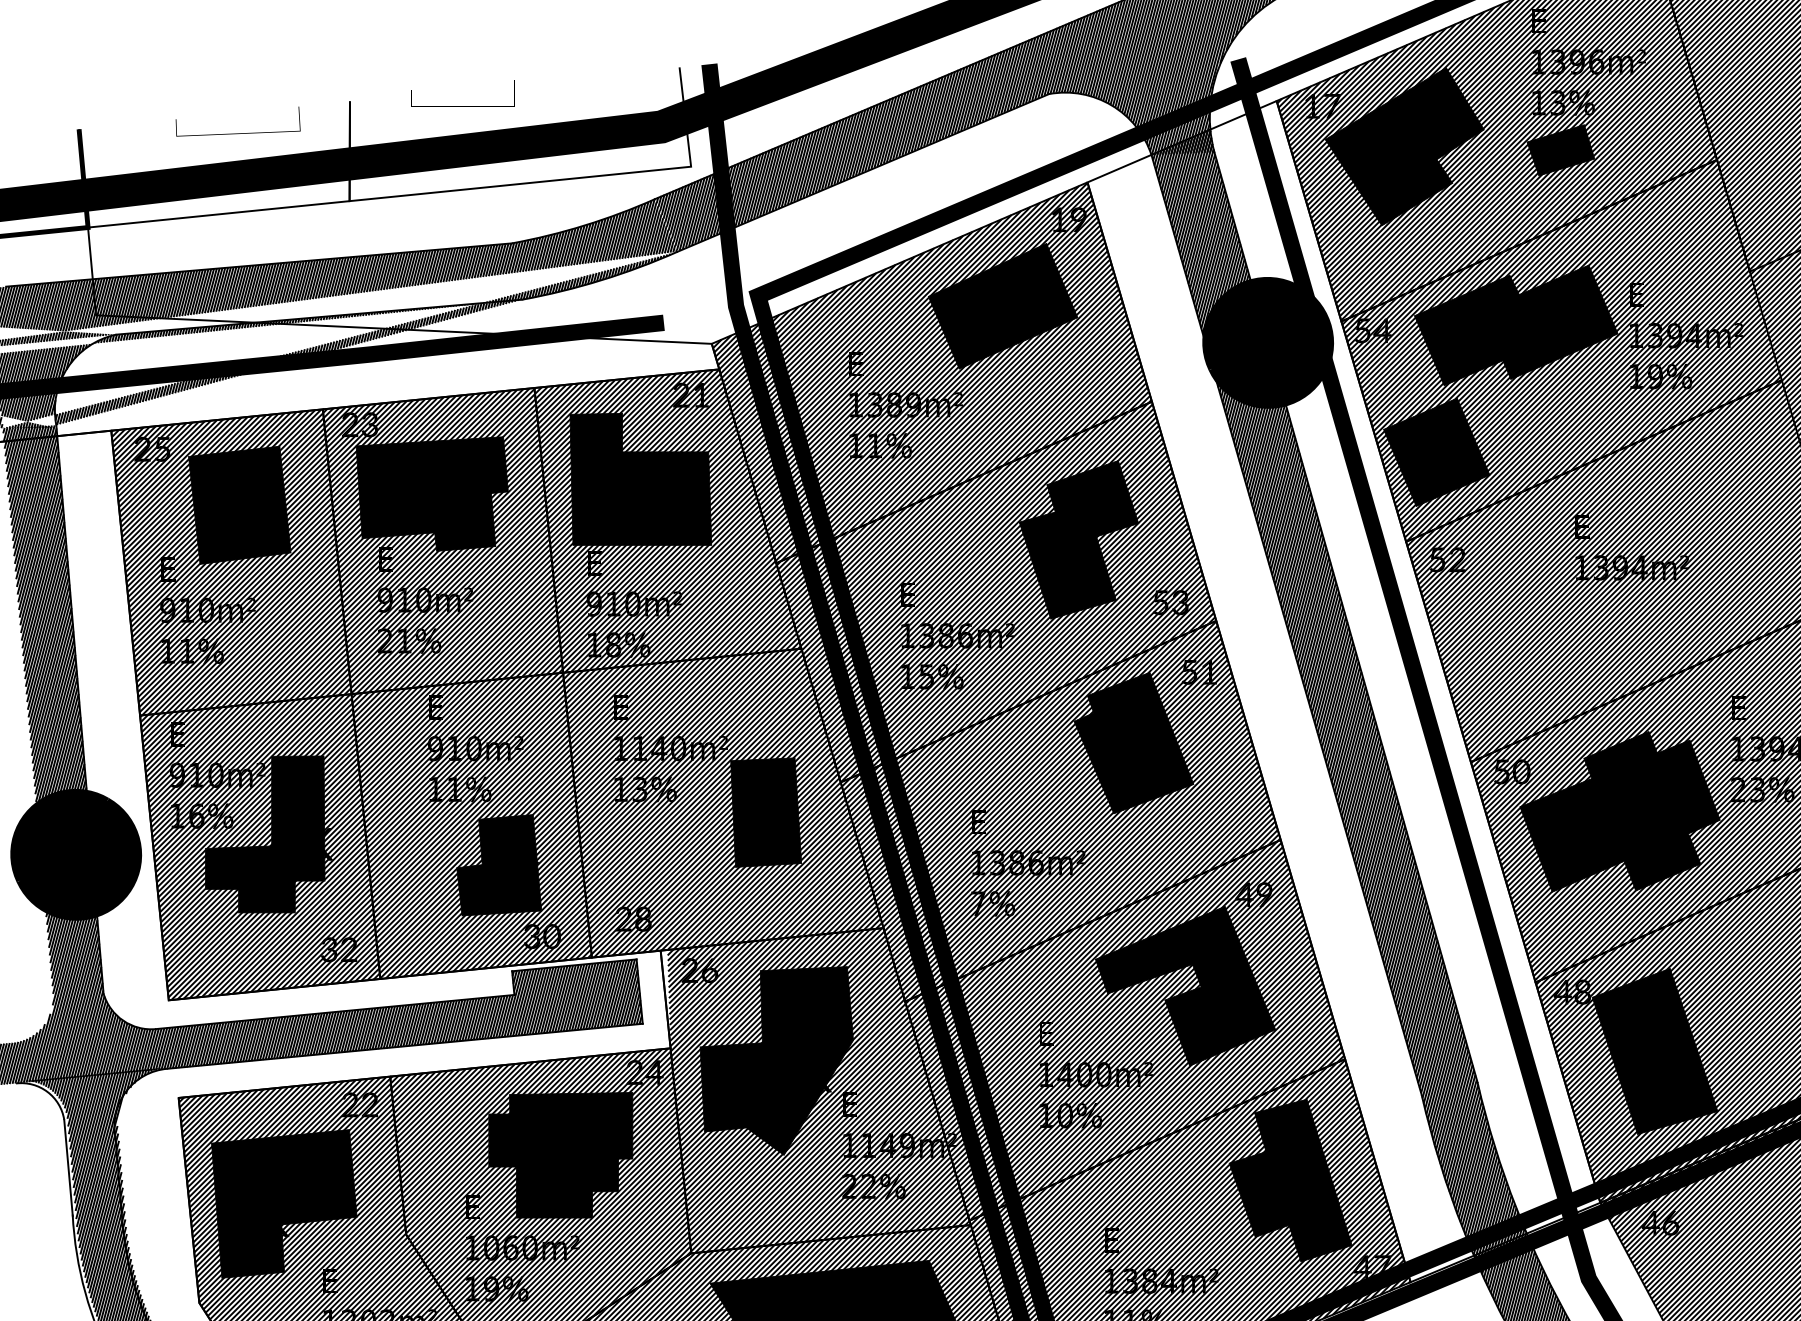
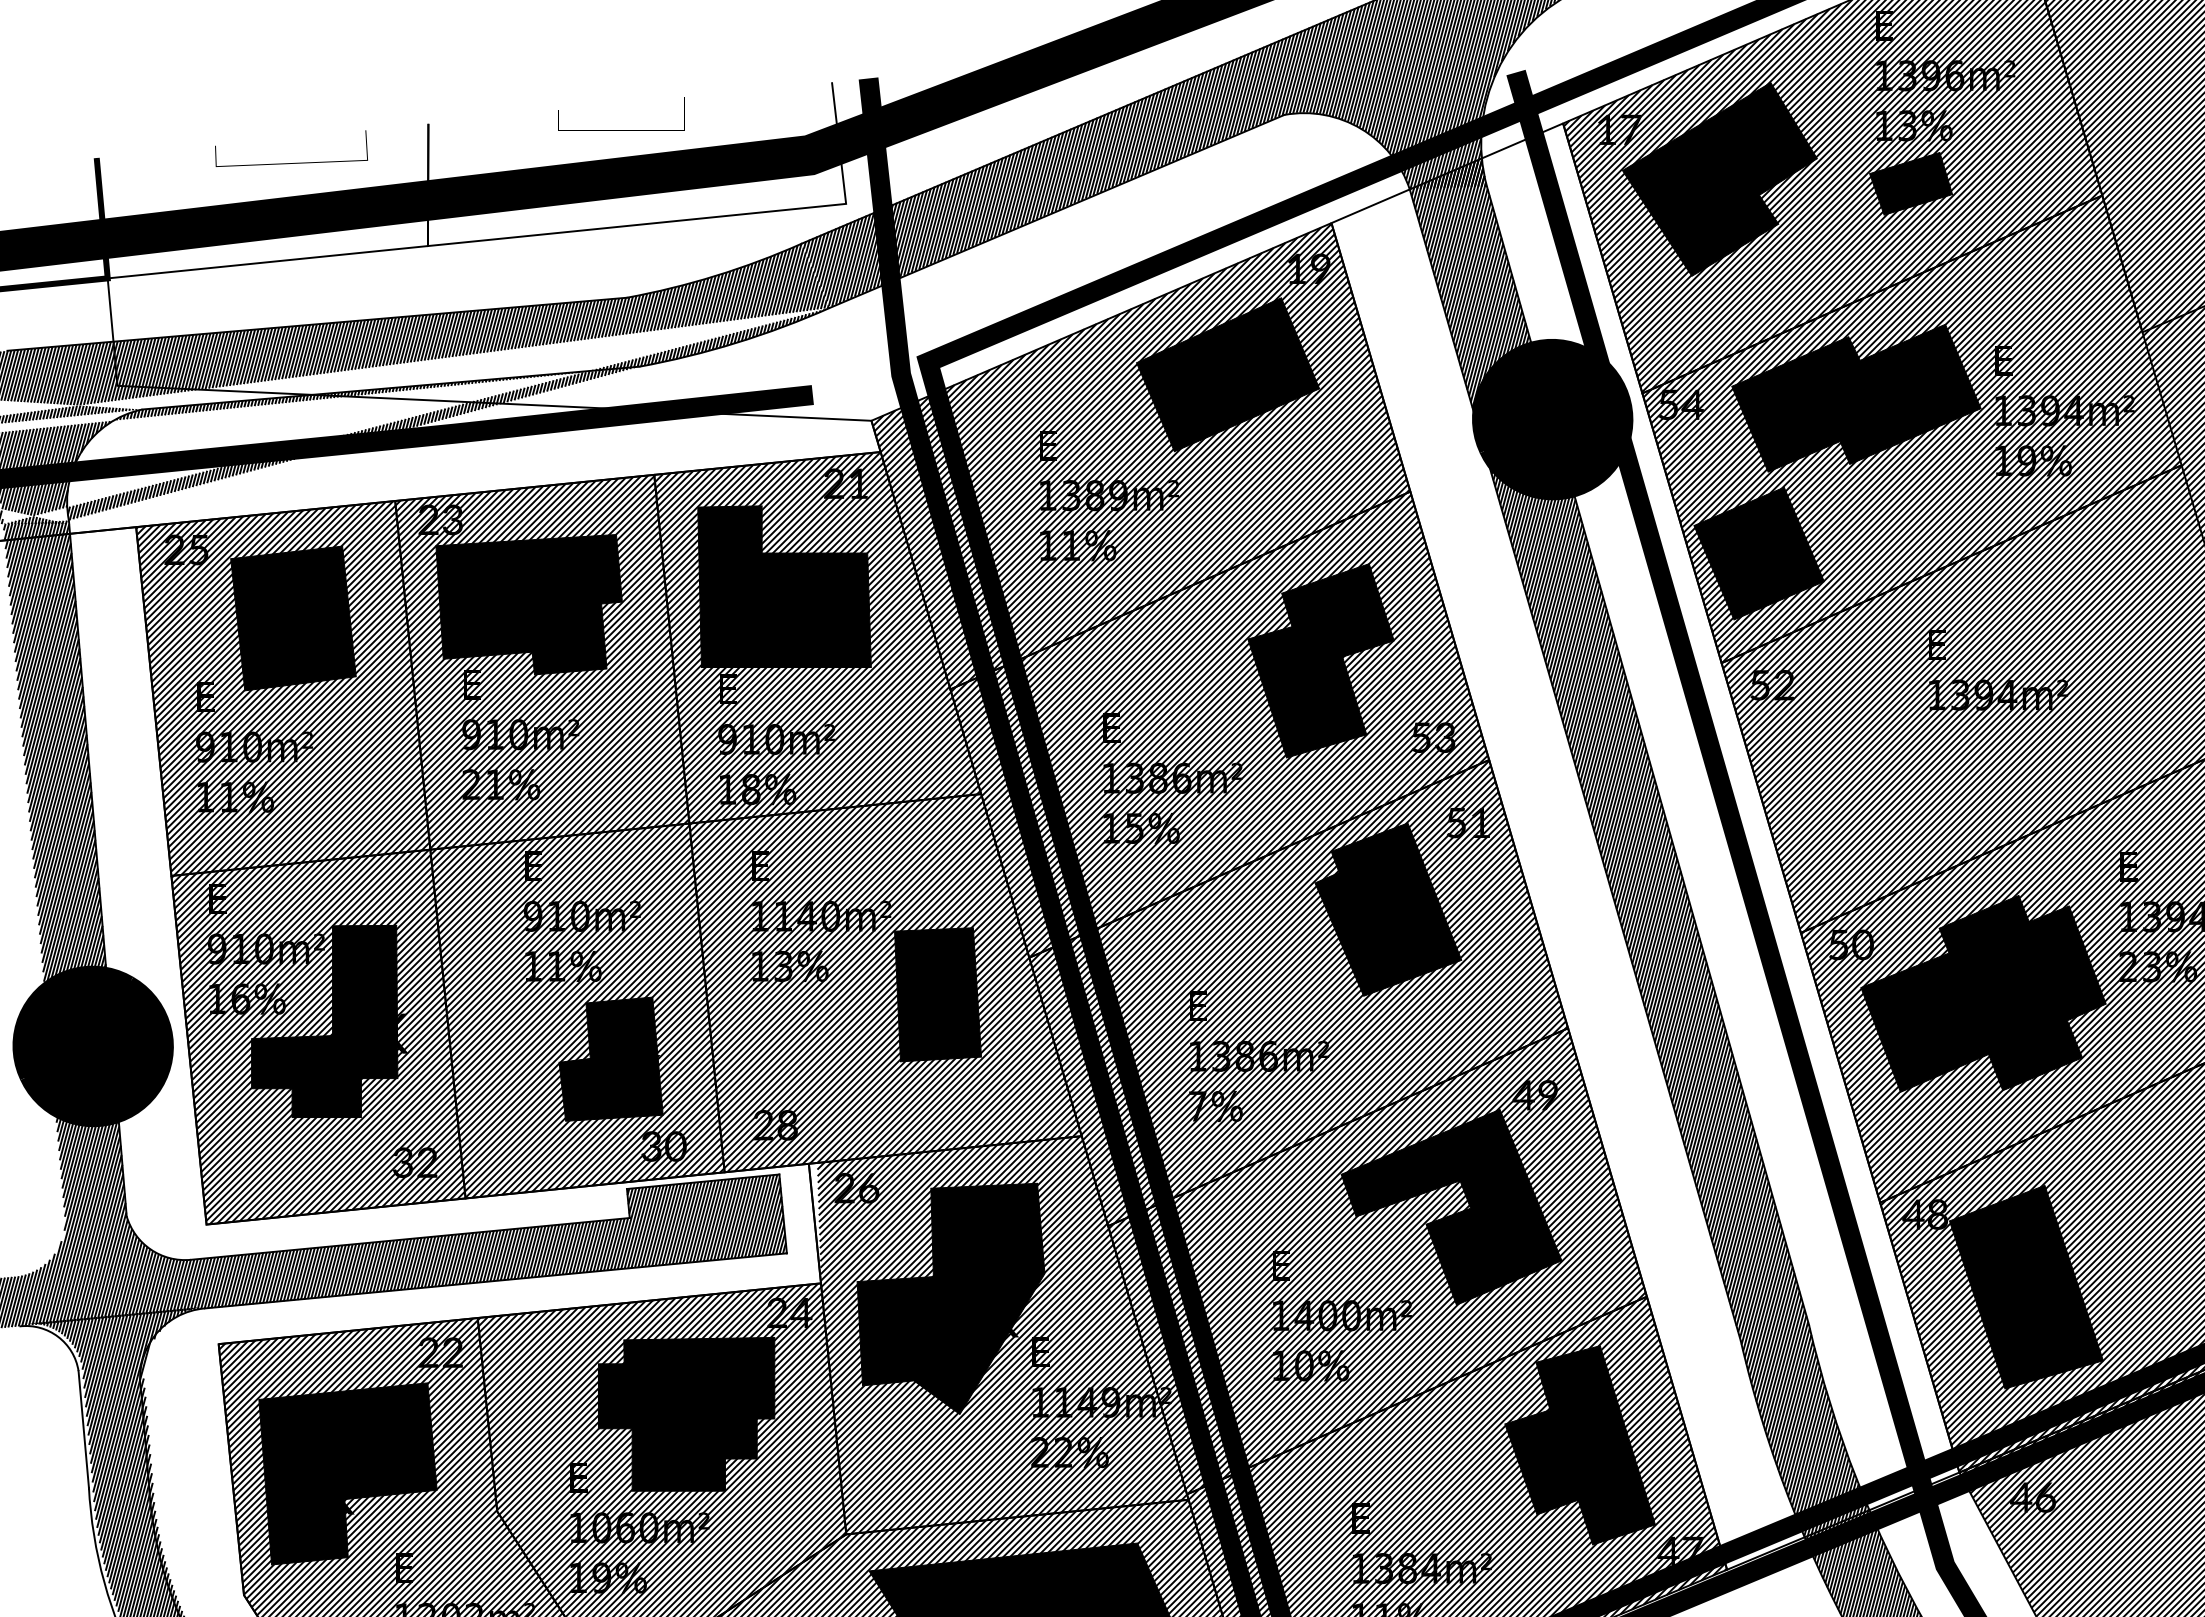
line: (462, 106) -> (621, 130), moved

